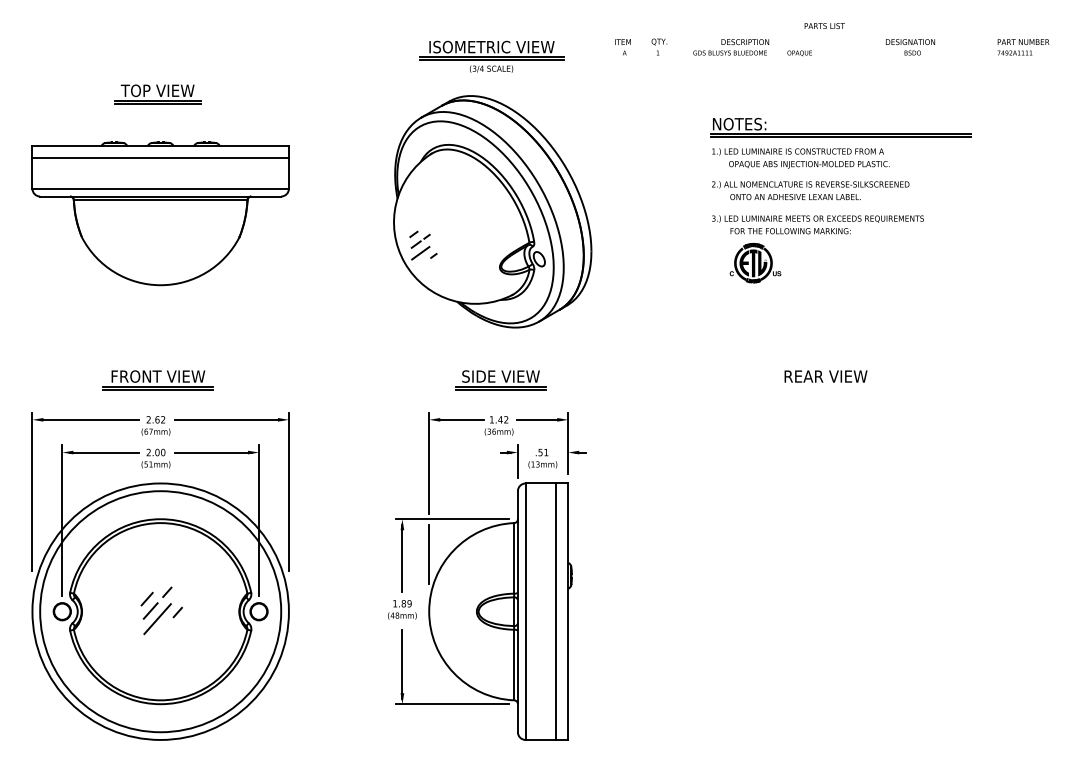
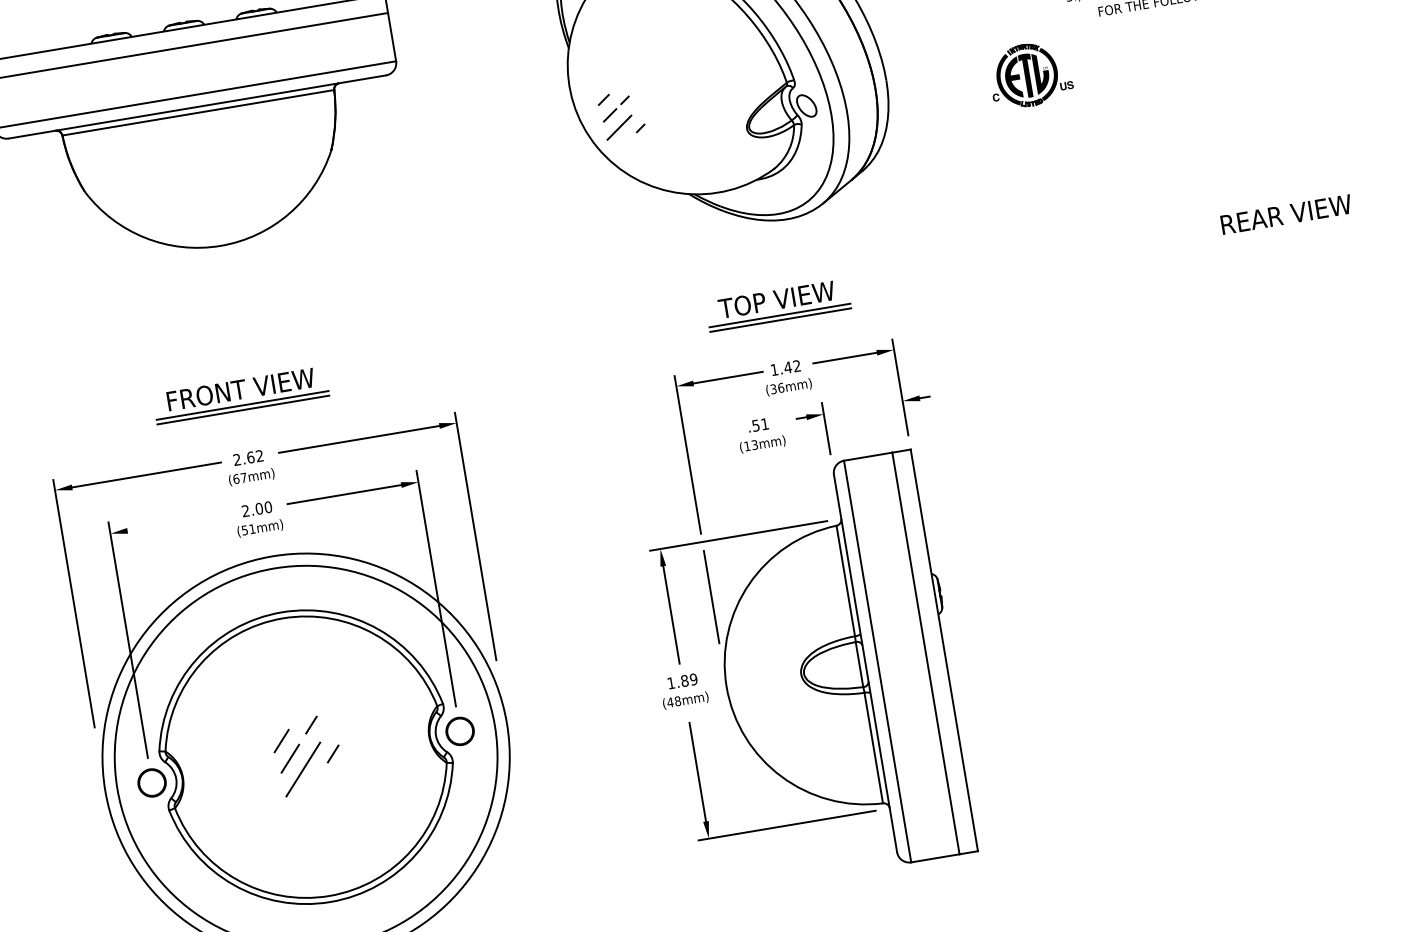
part: (755, 262) -> (1030, 73), moved
text: (500, 376) -> (776, 299), SIDE VIEW -> TOP VIEW
line: (103, 452) -> (174, 522), removed
text: (542, 458) -> (760, 434), moved

